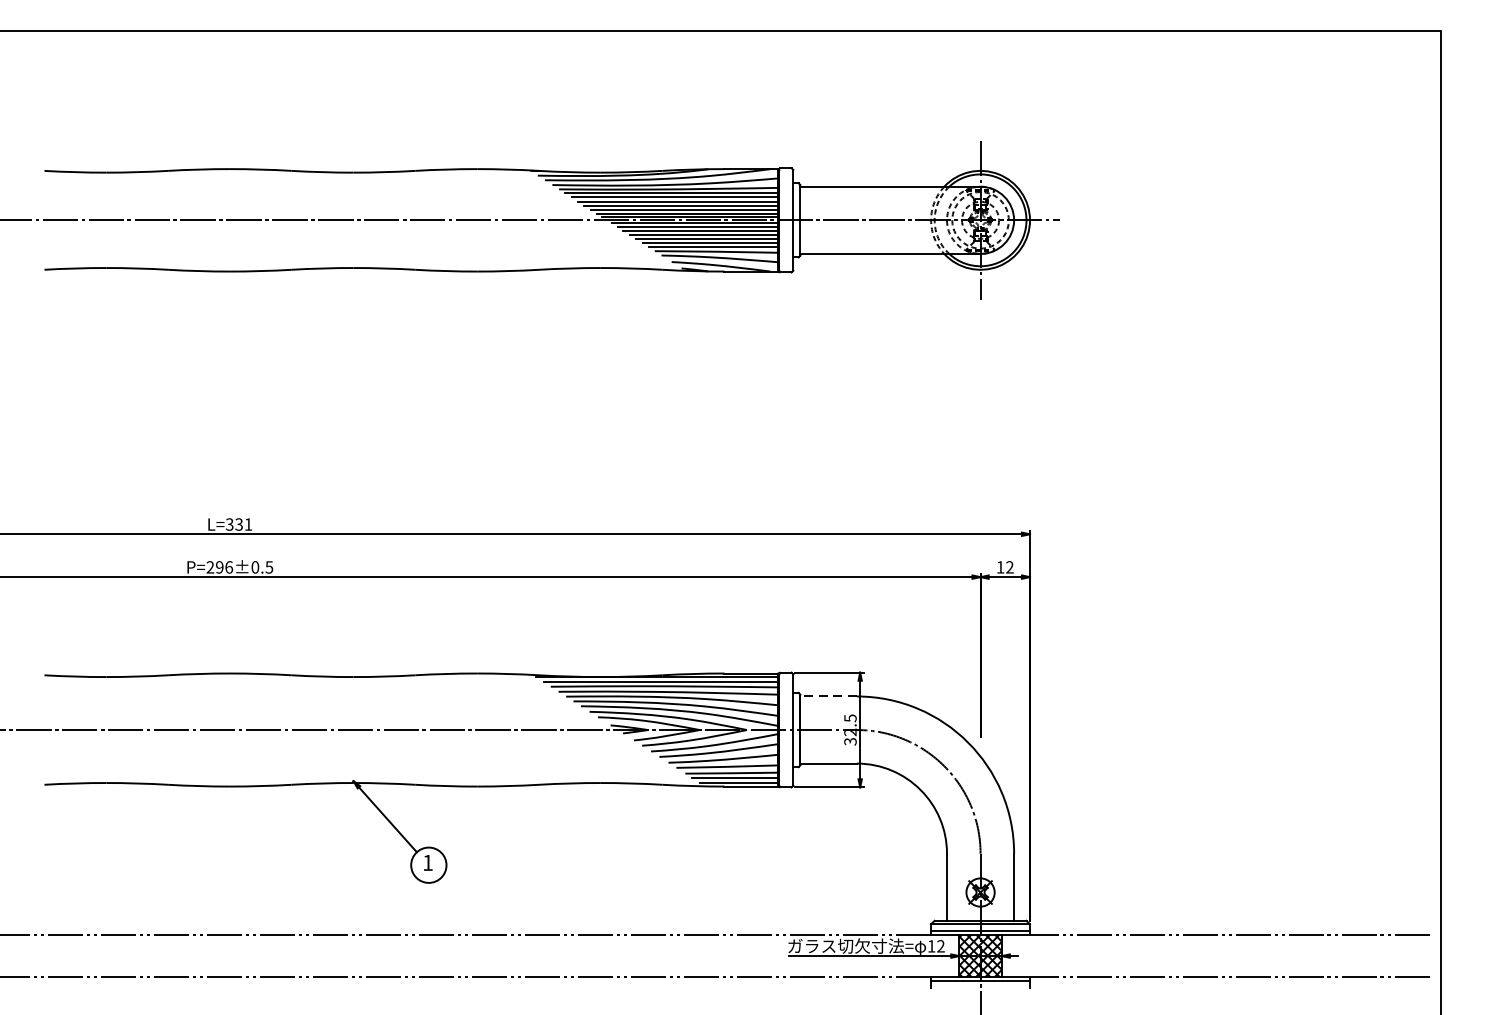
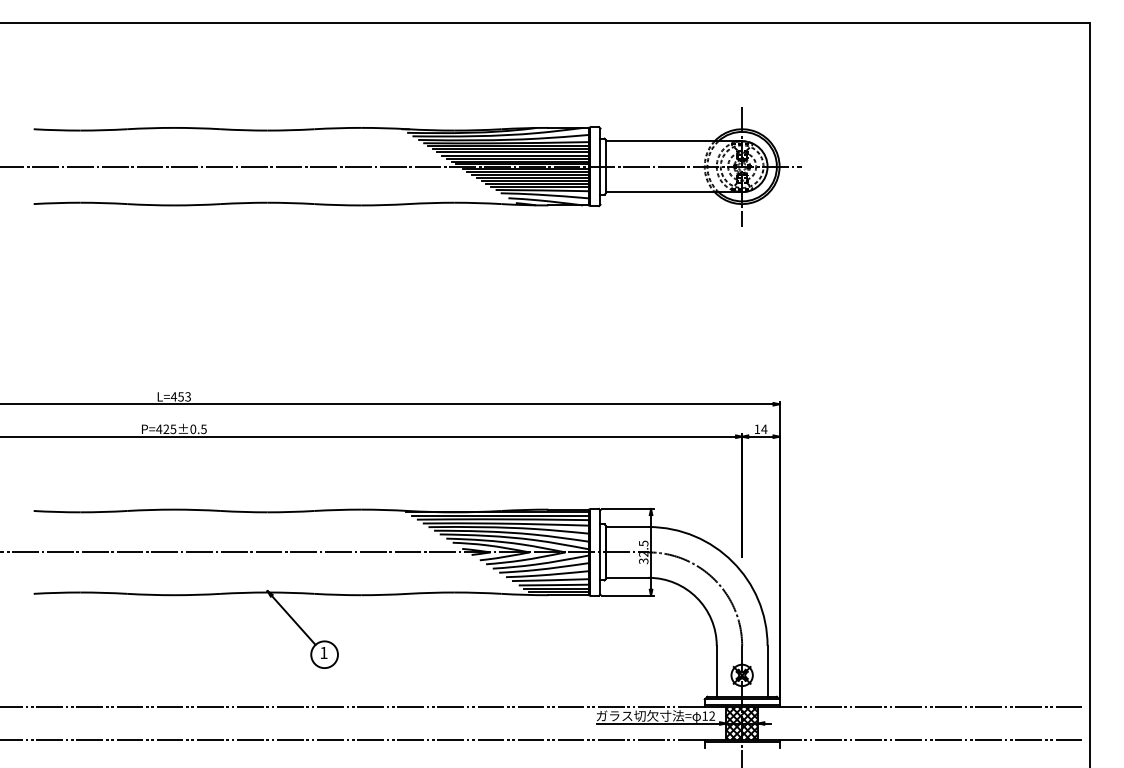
text: (238, 524) -> (180, 396), L=331 -> L=453
text: (1010, 566) -> (764, 428), 12 -> 14
text: (219, 567) -> (166, 429), P=296±0.5 -> P=425±0.5
line: (827, 697) -> (626, 527), dashed -> solid

